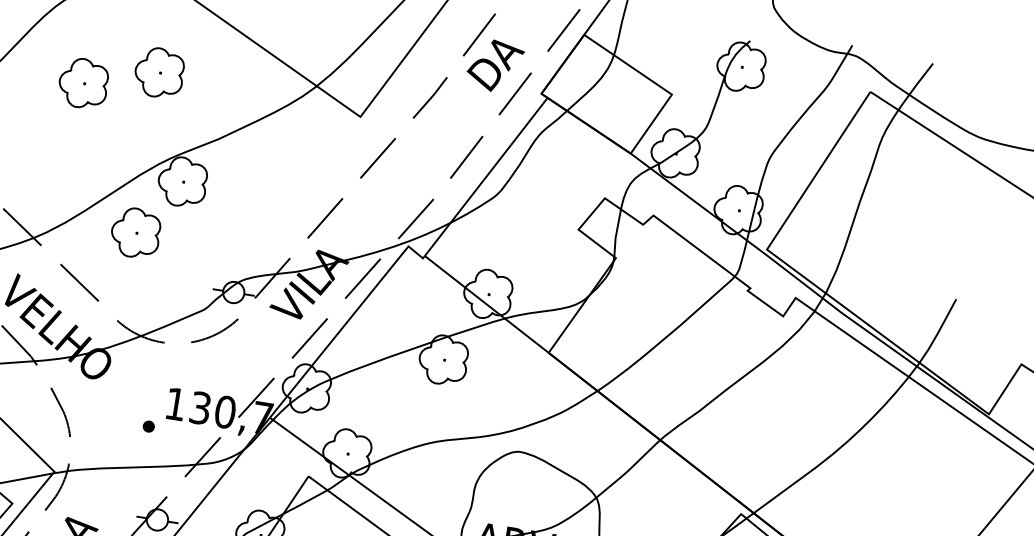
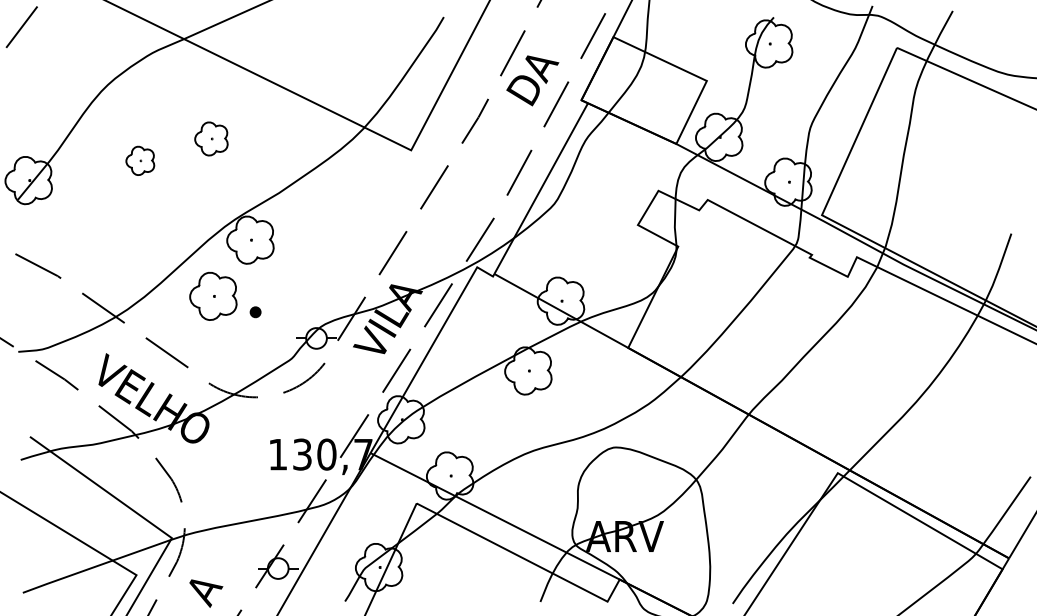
part: (159, 72) -> (211, 138), size x0.7
part: (83, 83) -> (140, 160), size x0.6
part: (148, 426) -> (255, 312), moved

